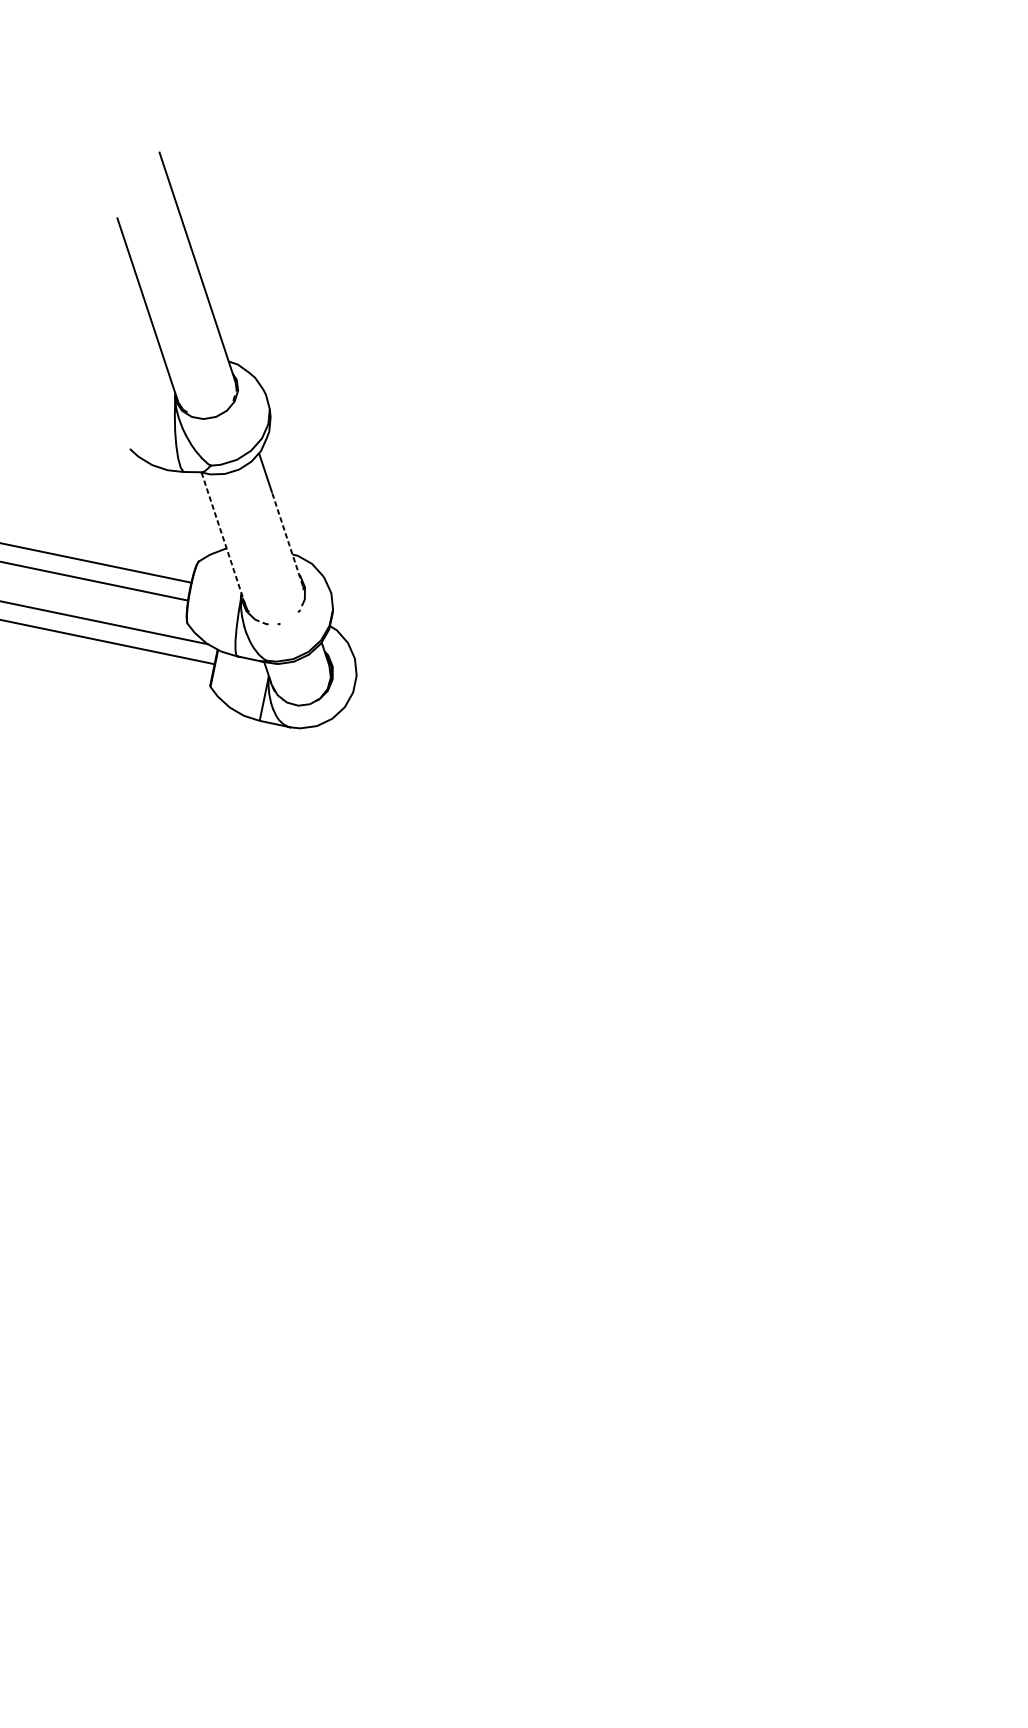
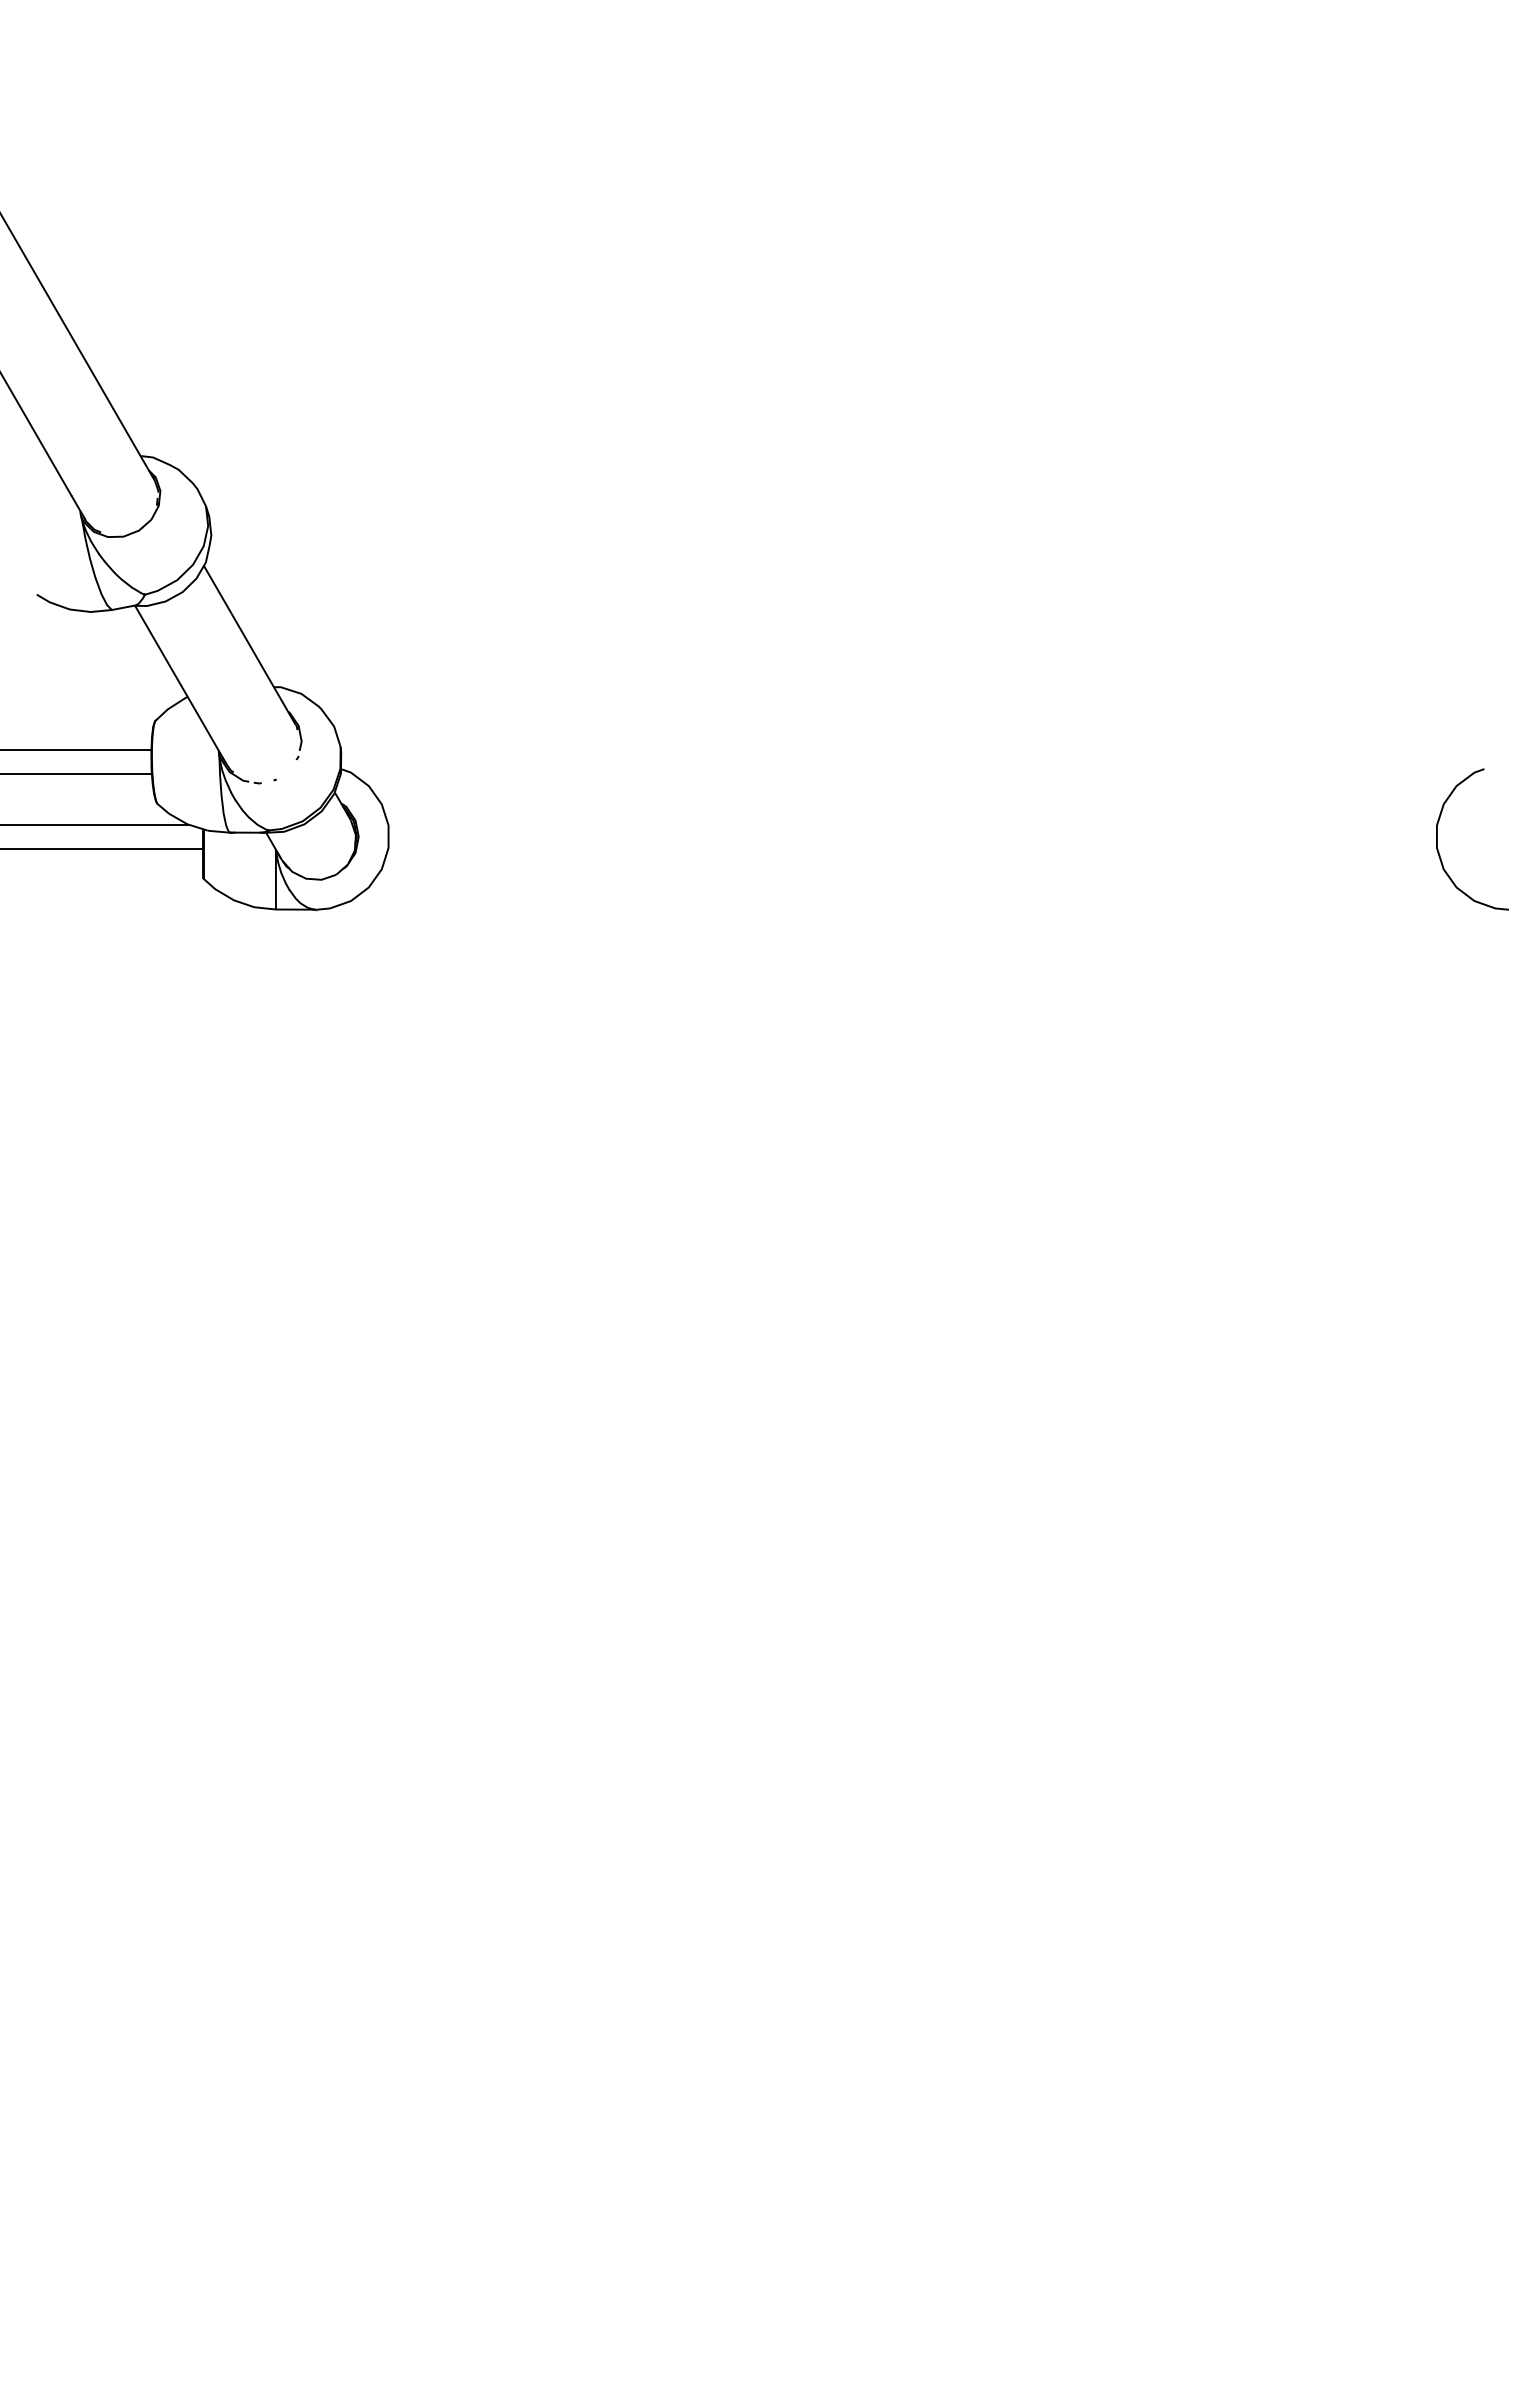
line: (223, 538) -> (180, 684), dashed -> solid
line: (287, 539) -> (263, 669), dashed -> solid

